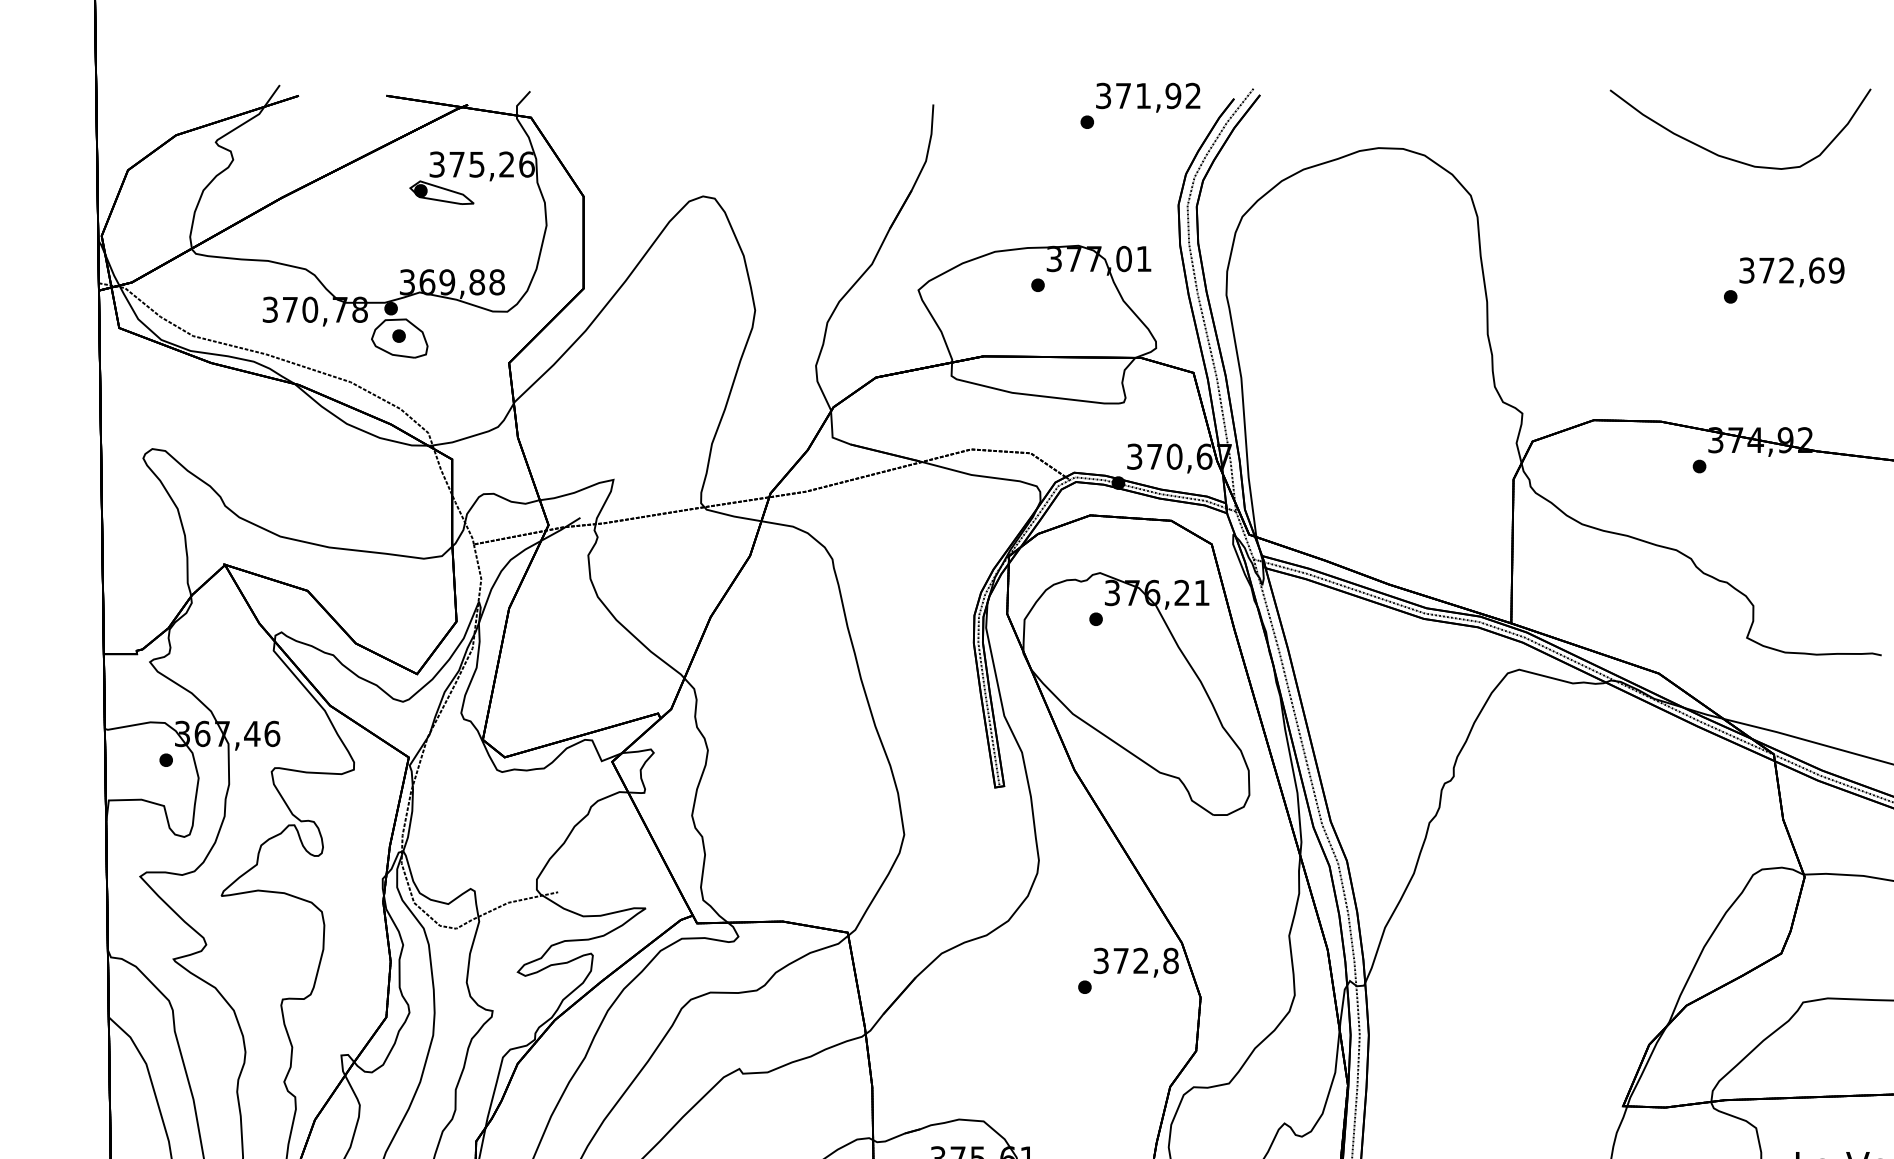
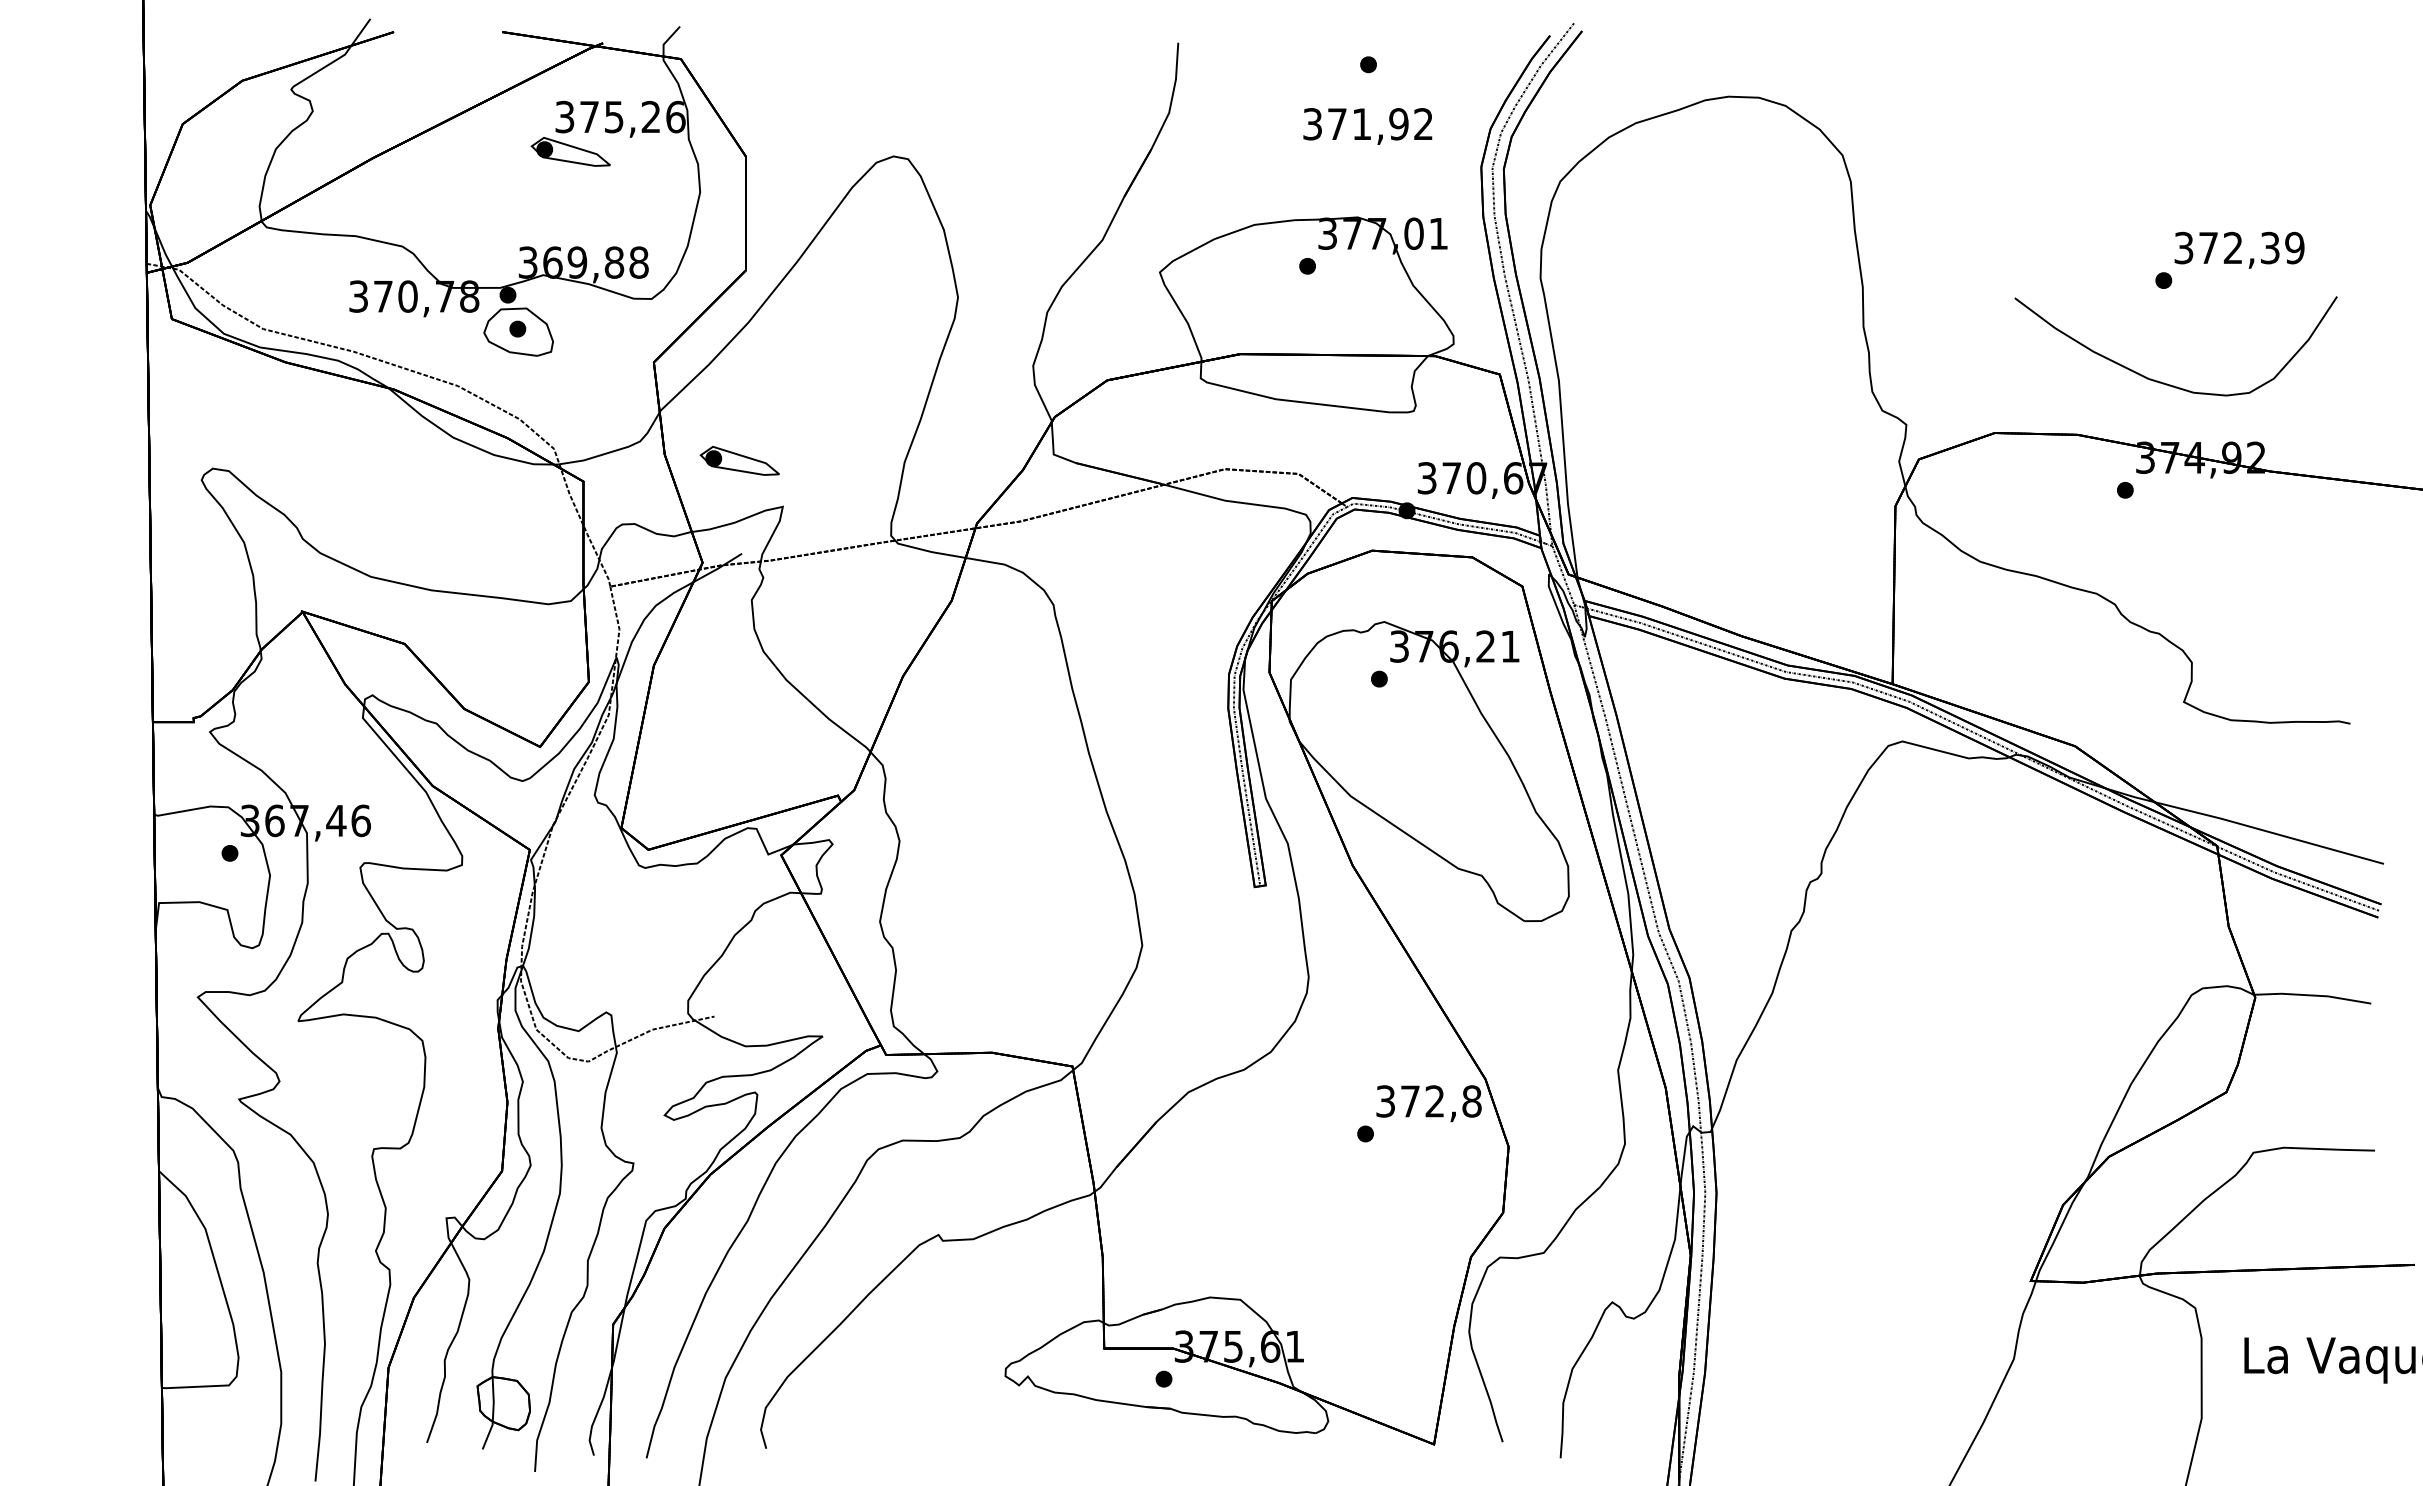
text: (1147, 97) -> (1367, 126), moved
curve: (1731, 158) -> (2164, 382), moved
text: (1816, 270) -> (2270, 247), 372,69 -> 372,39
part: (578, 442) -> (739, 460), added

